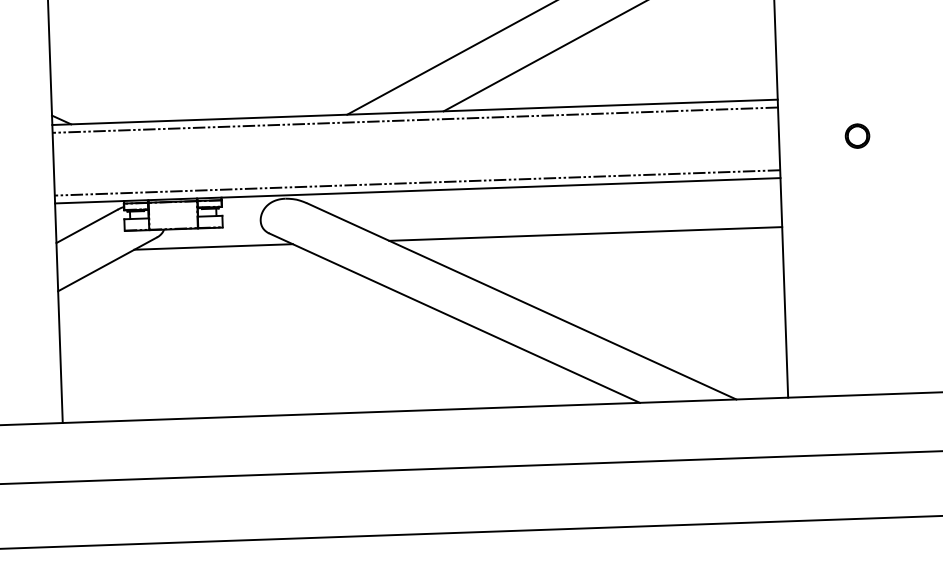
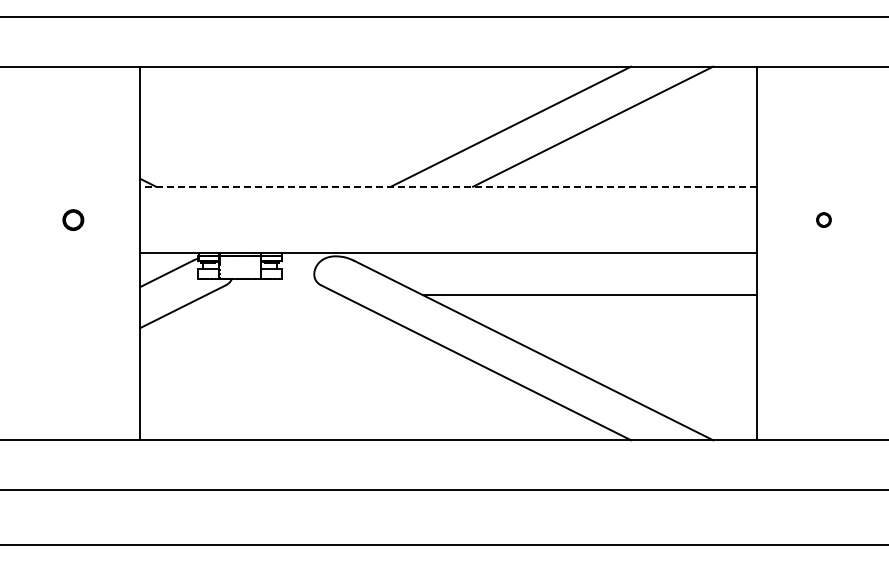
line: (414, 112) -> (448, 186), solid -> dashed
line: (415, 120) -> (448, 193), removed
circle: (856, 135) -> (823, 219), size x0.7
line: (417, 182) -> (448, 246), removed
line: (213, 247) -> (273, 295), removed

